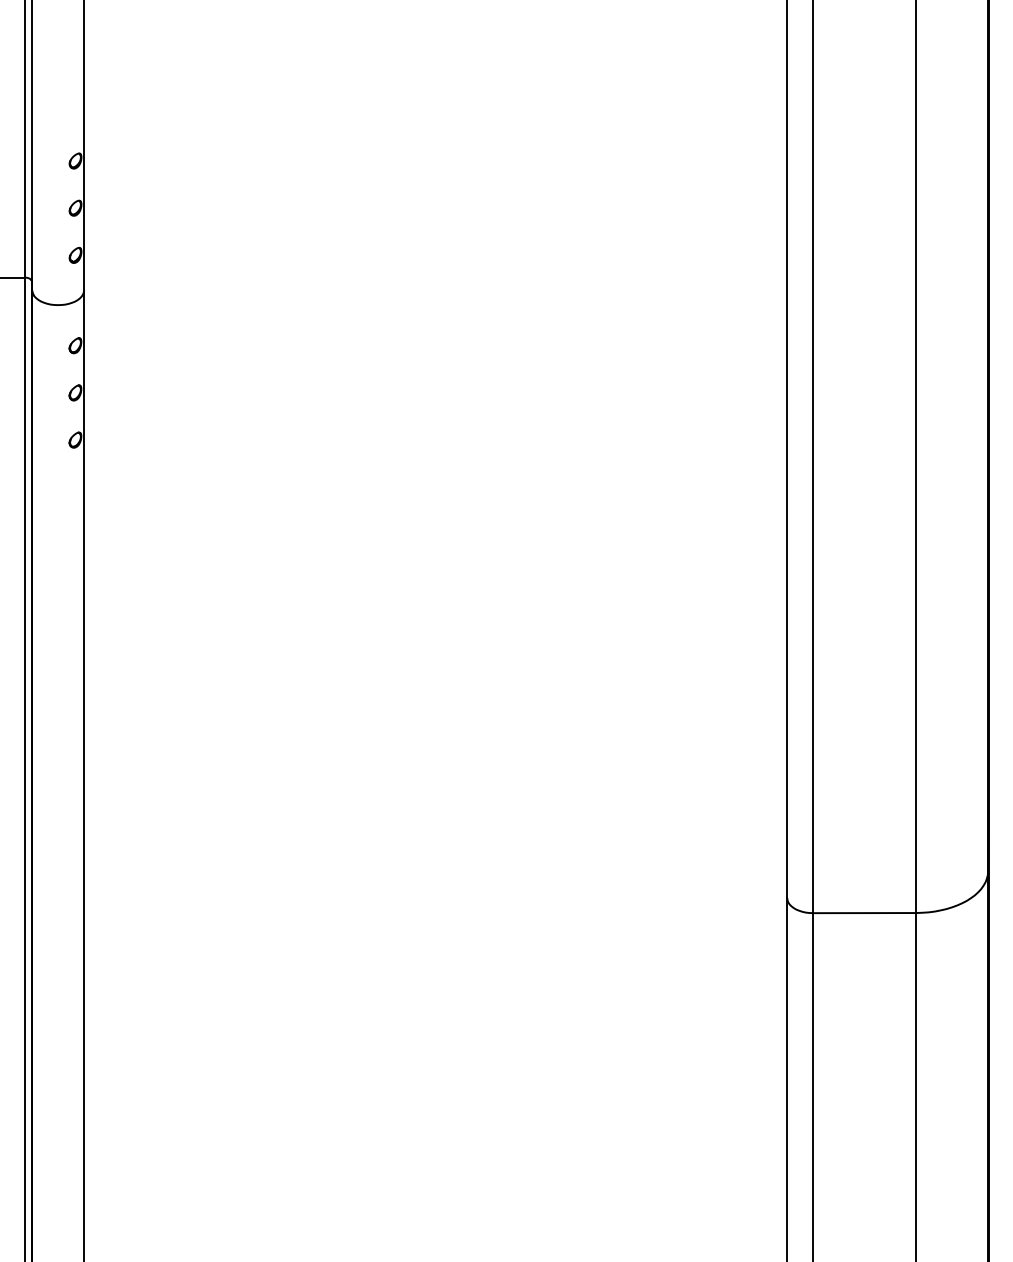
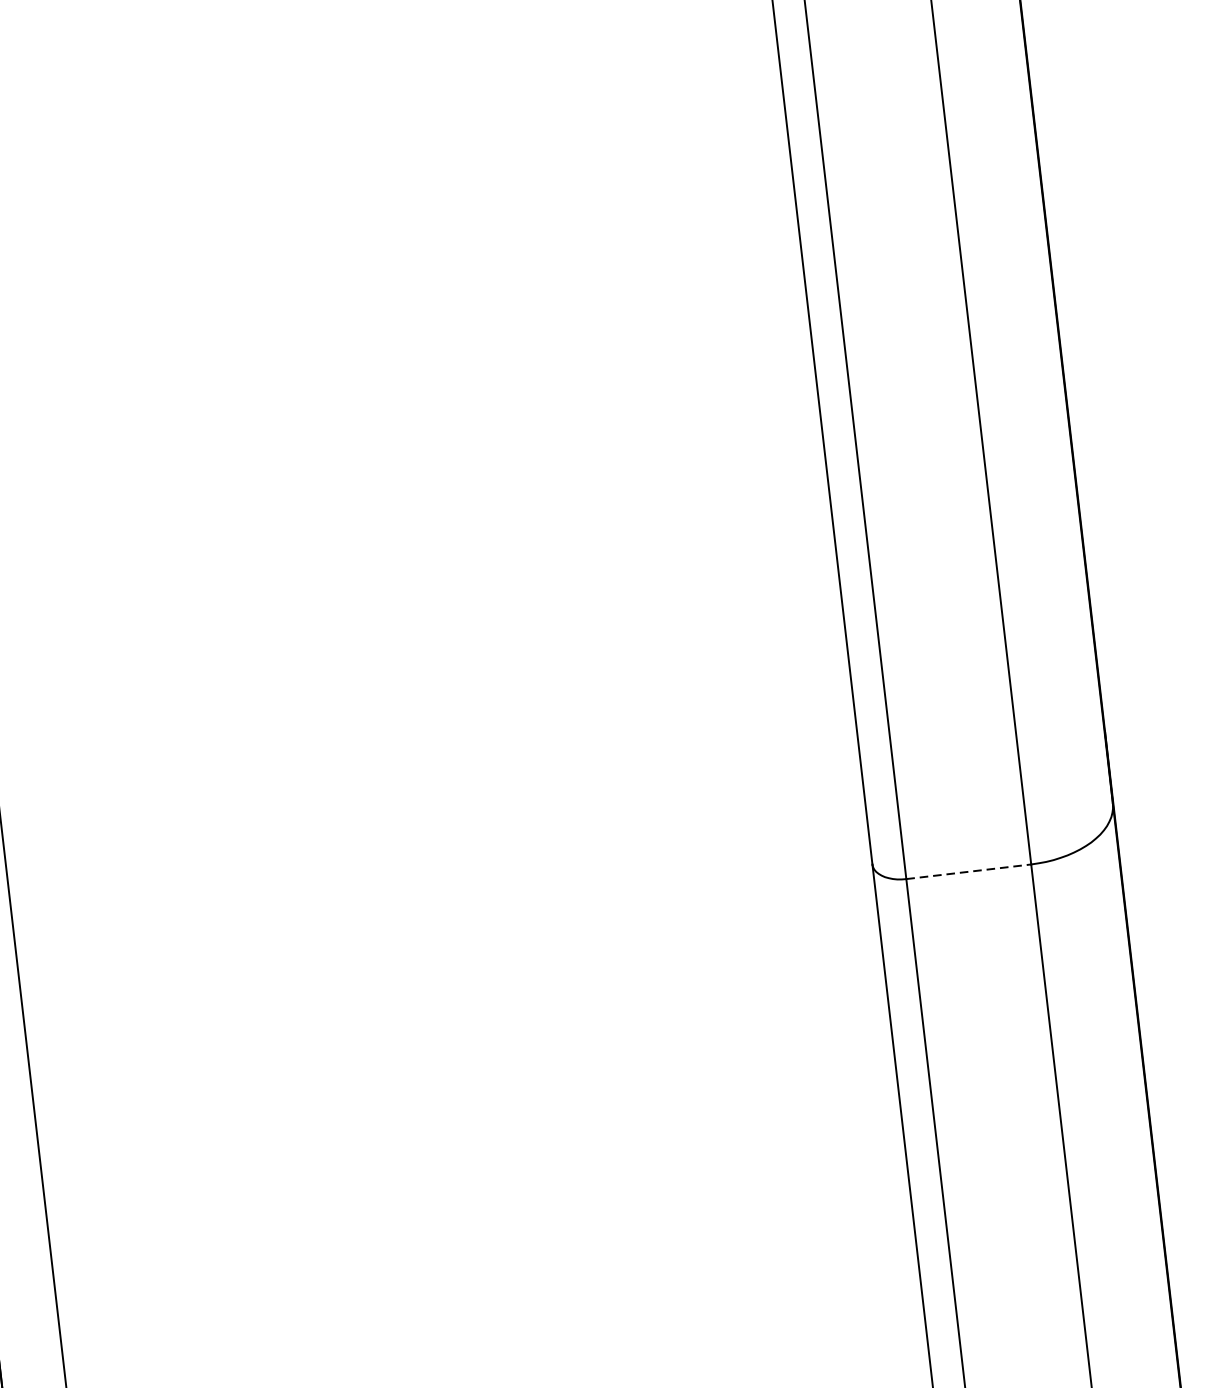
line: (865, 913) -> (969, 872), solid -> dashed

